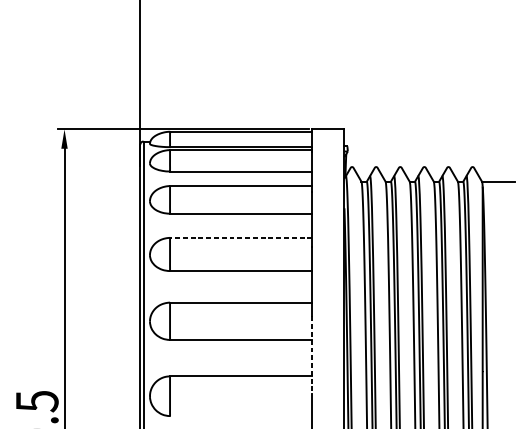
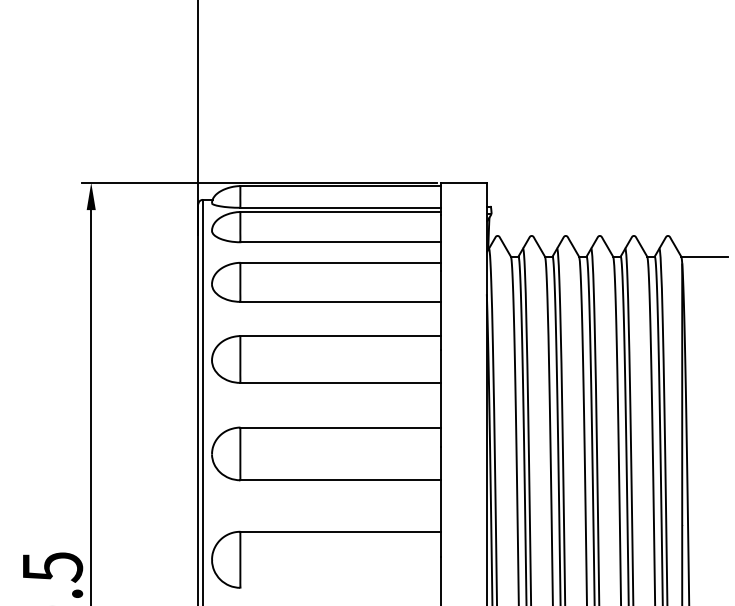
line: (240, 238) -> (340, 336), dashed -> solid
line: (312, 354) -> (441, 501), dashed -> solid

